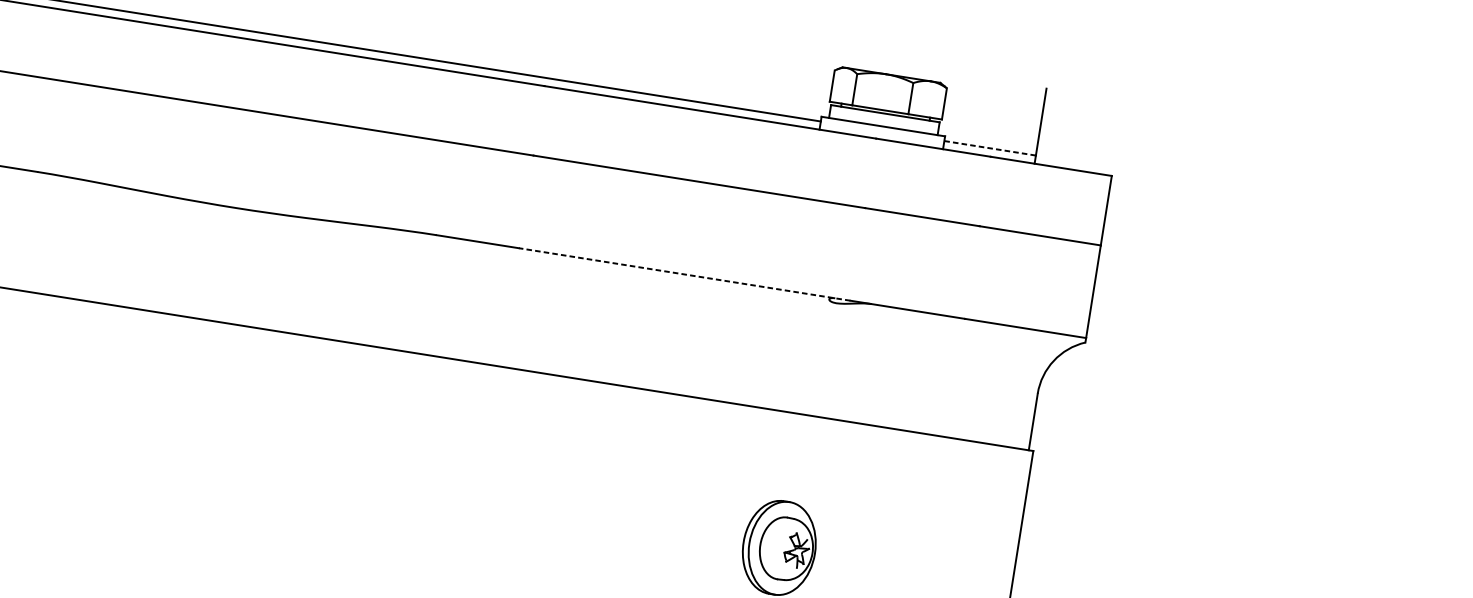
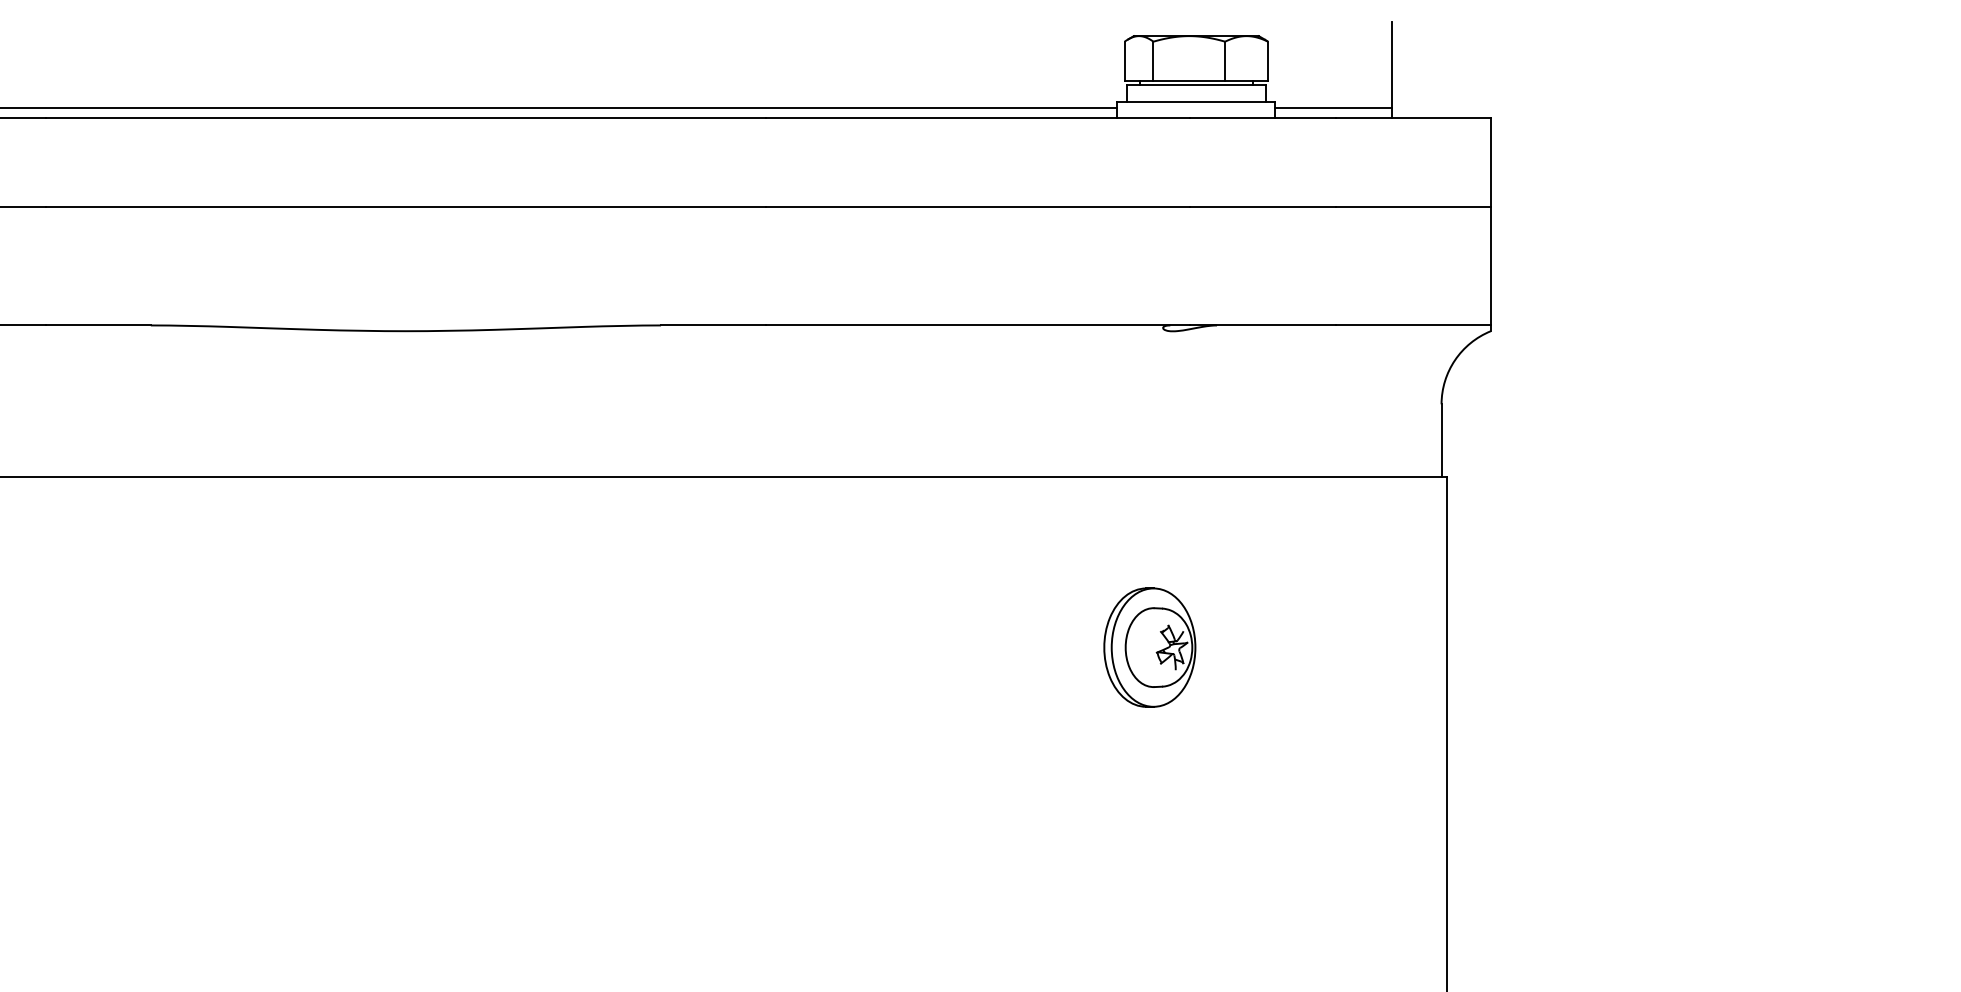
line: (989, 147) -> (1333, 107), dashed -> solid
line: (684, 274) -> (977, 325), dashed -> solid

